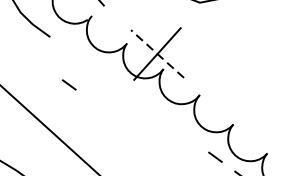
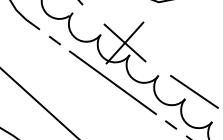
line: (158, 54) -> (125, 43), dashed -> solid
line: (68, 84) -> (54, 40), moved
line: (143, 103) -> (113, 82), added
line: (245, 115) -> (194, 91), added

